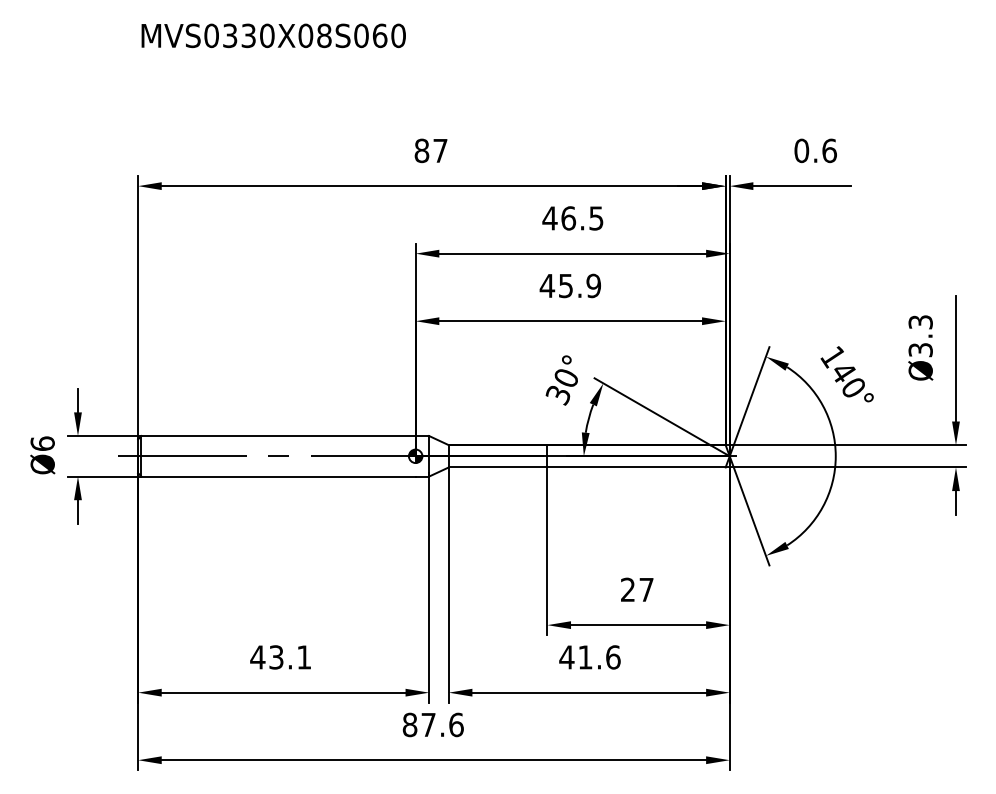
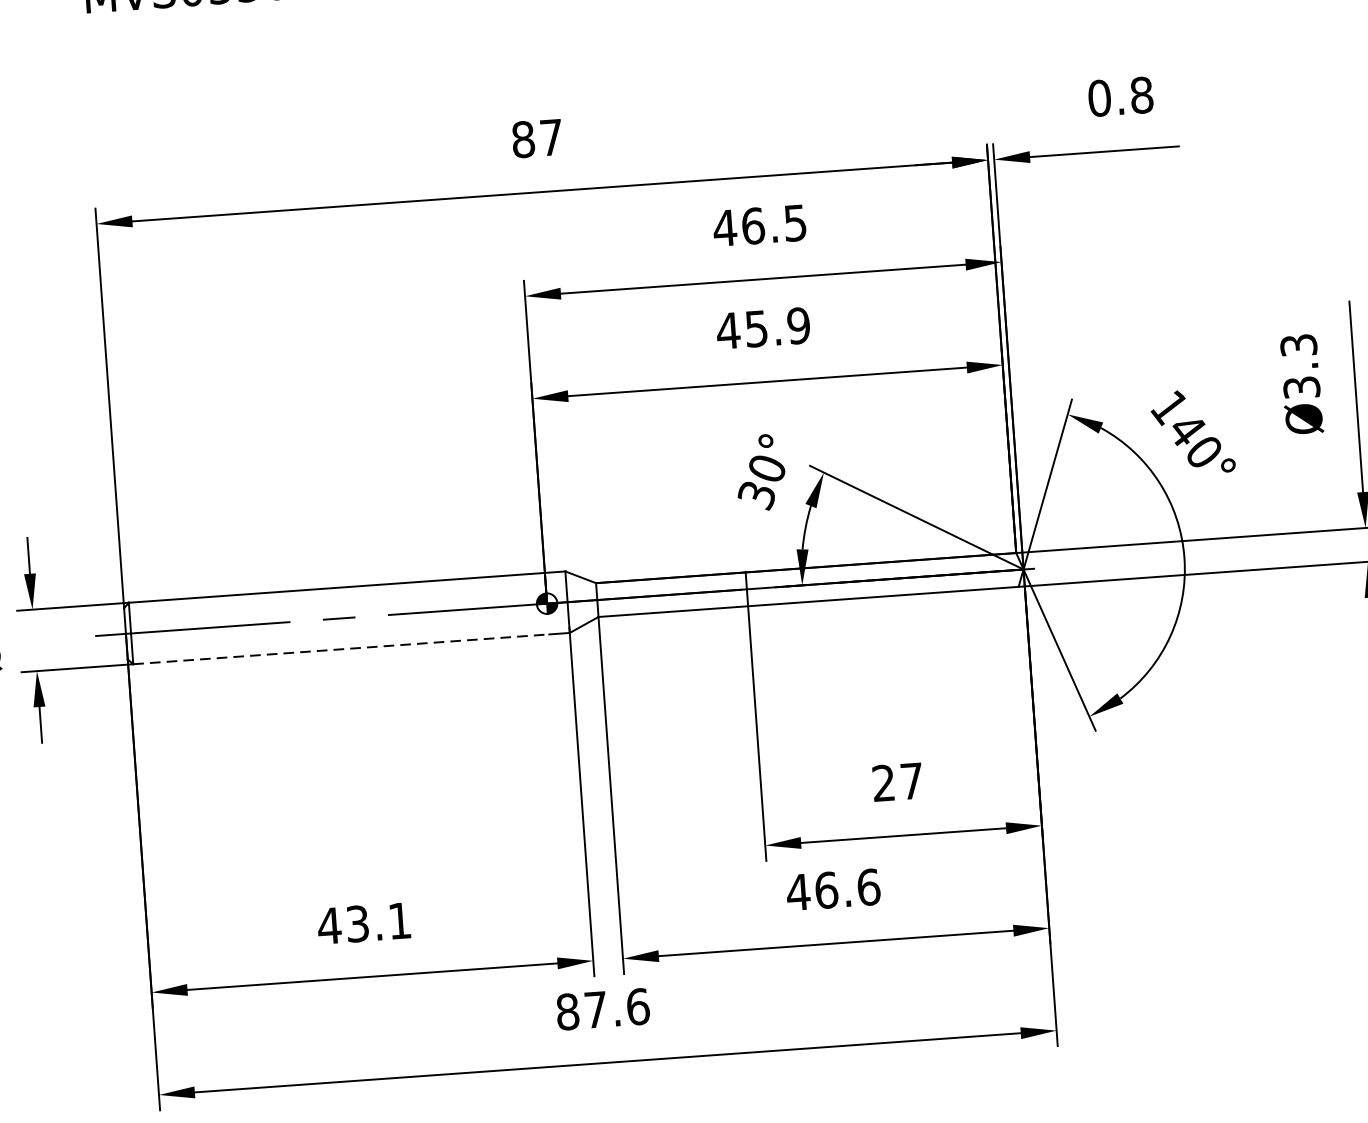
text: (829, 150) -> (1141, 94), 0.6 -> 0.8
line: (279, 476) -> (342, 649), solid -> dashed
text: (585, 657) -> (826, 890), 41.6 -> 46.6

